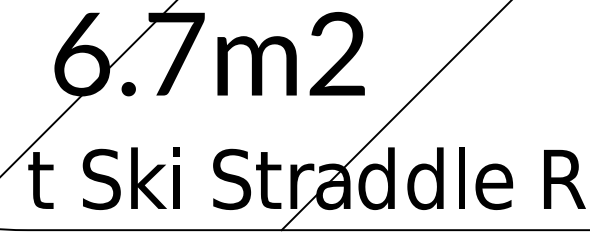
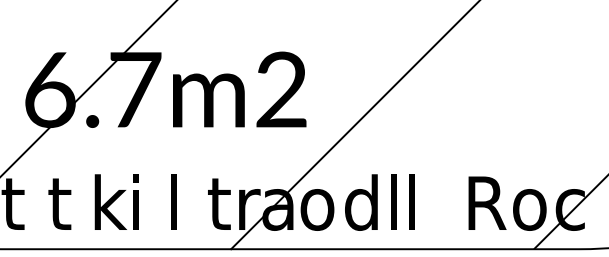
text: (99, 178) -> (66, 202), S -> t
text: (232, 178) -> (186, 202), S -> l
text: (379, 178) -> (319, 202), d -> o
text: (494, 178) -> (423, 202), e -> l

